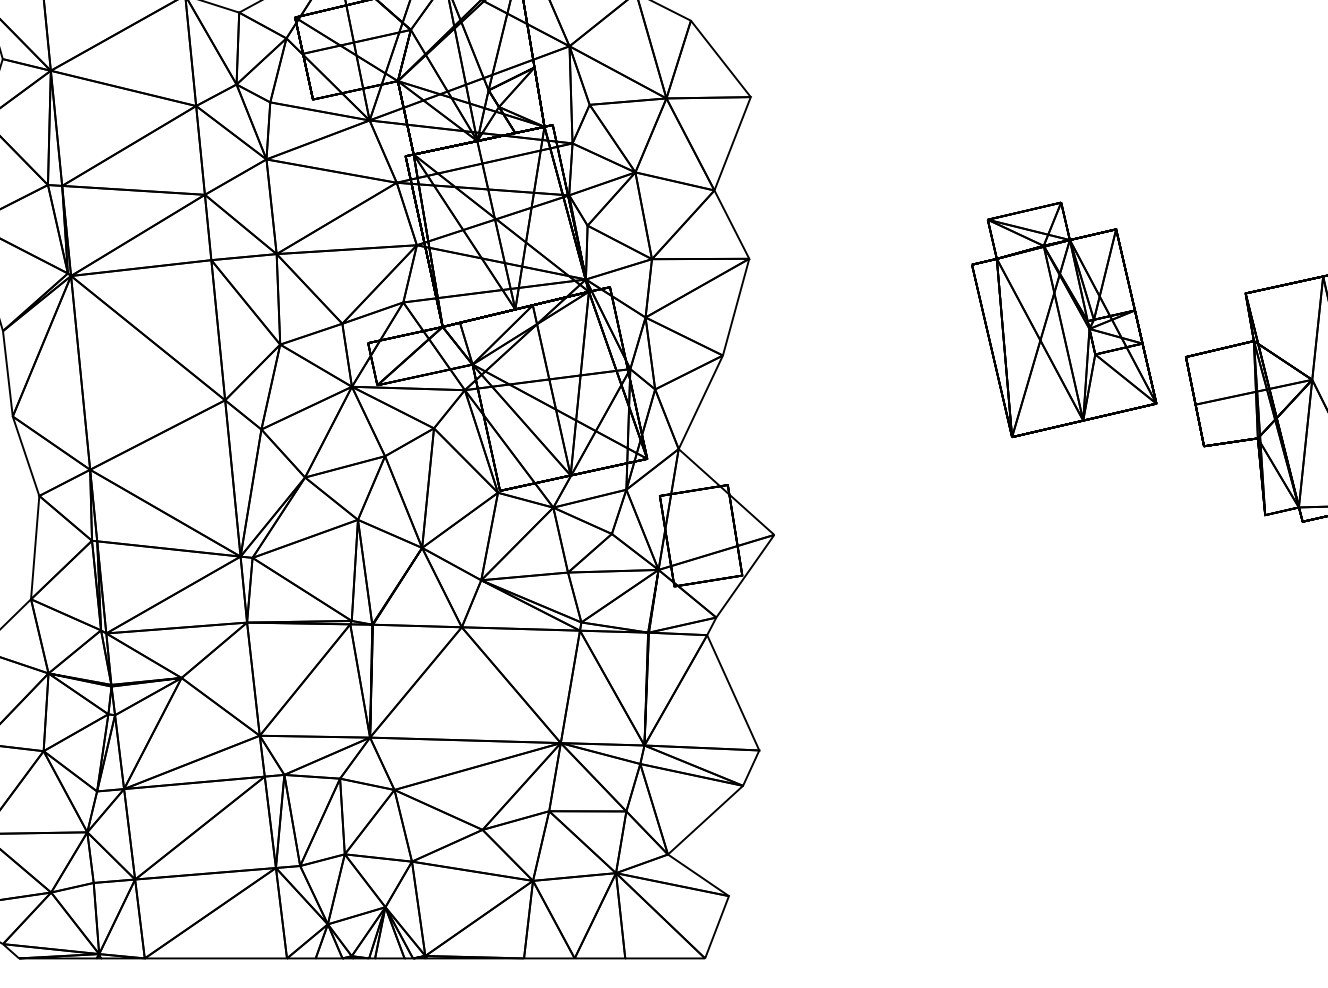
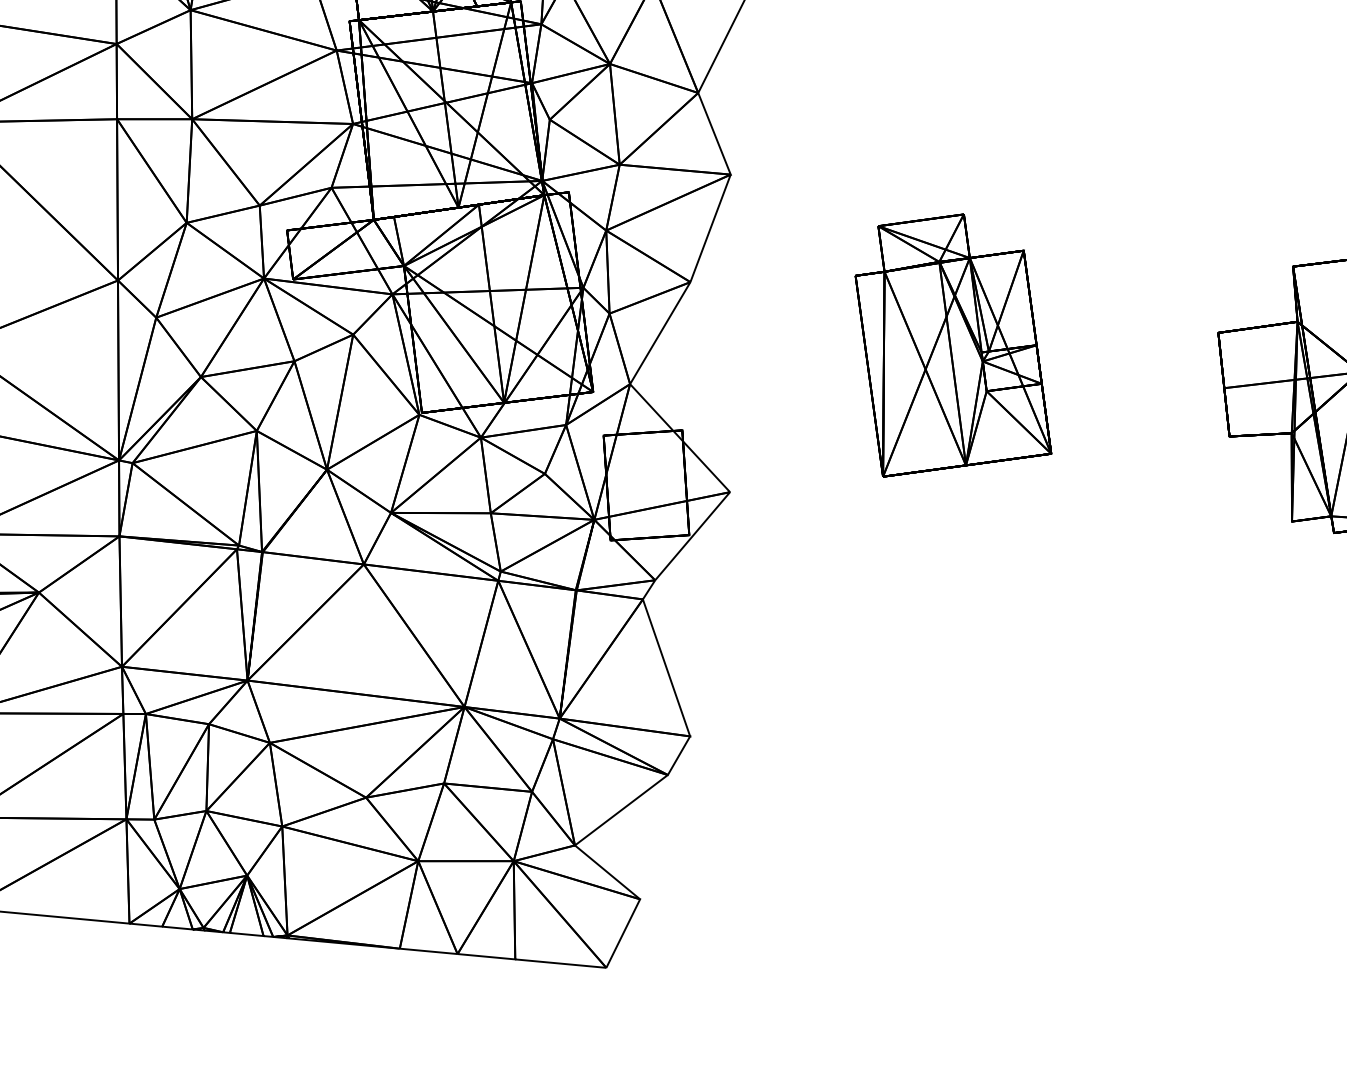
part: (1064, 319) -> (955, 348), moved

